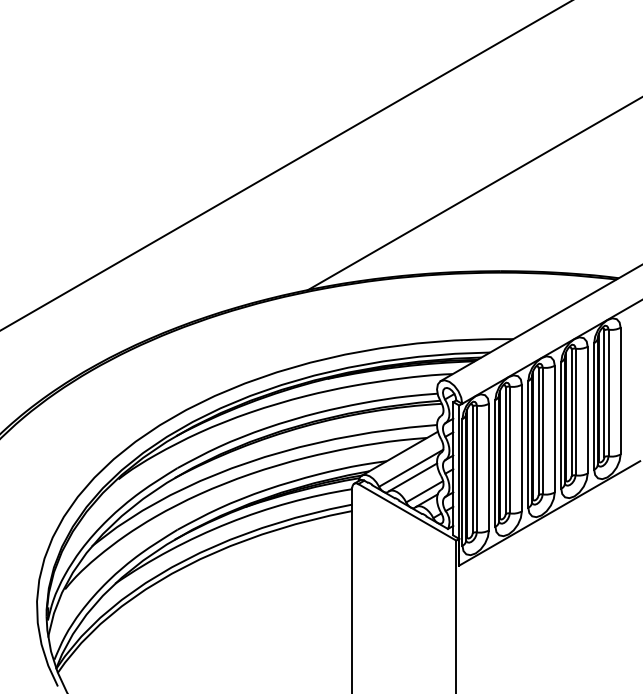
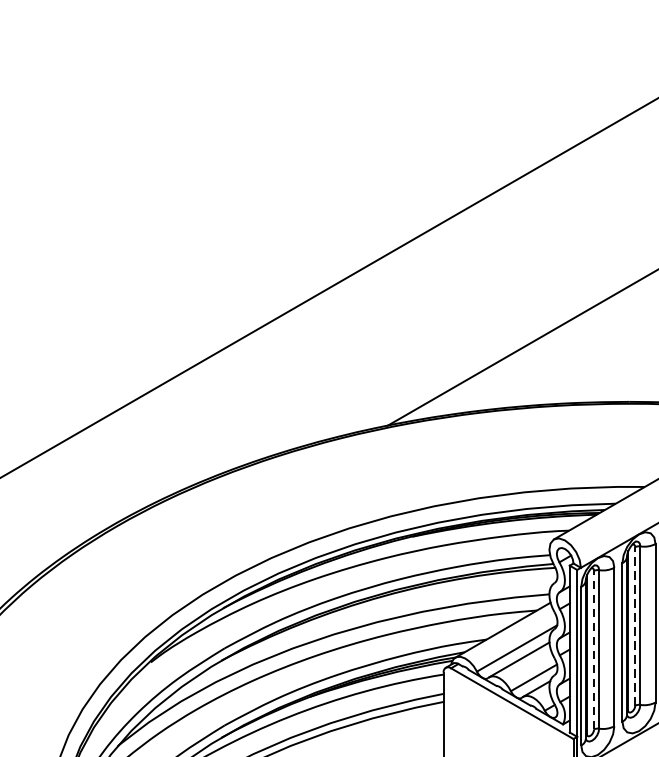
line: (505, 450) -> (635, 626), solid -> dashed
line: (472, 469) -> (593, 650), solid -> dashed

